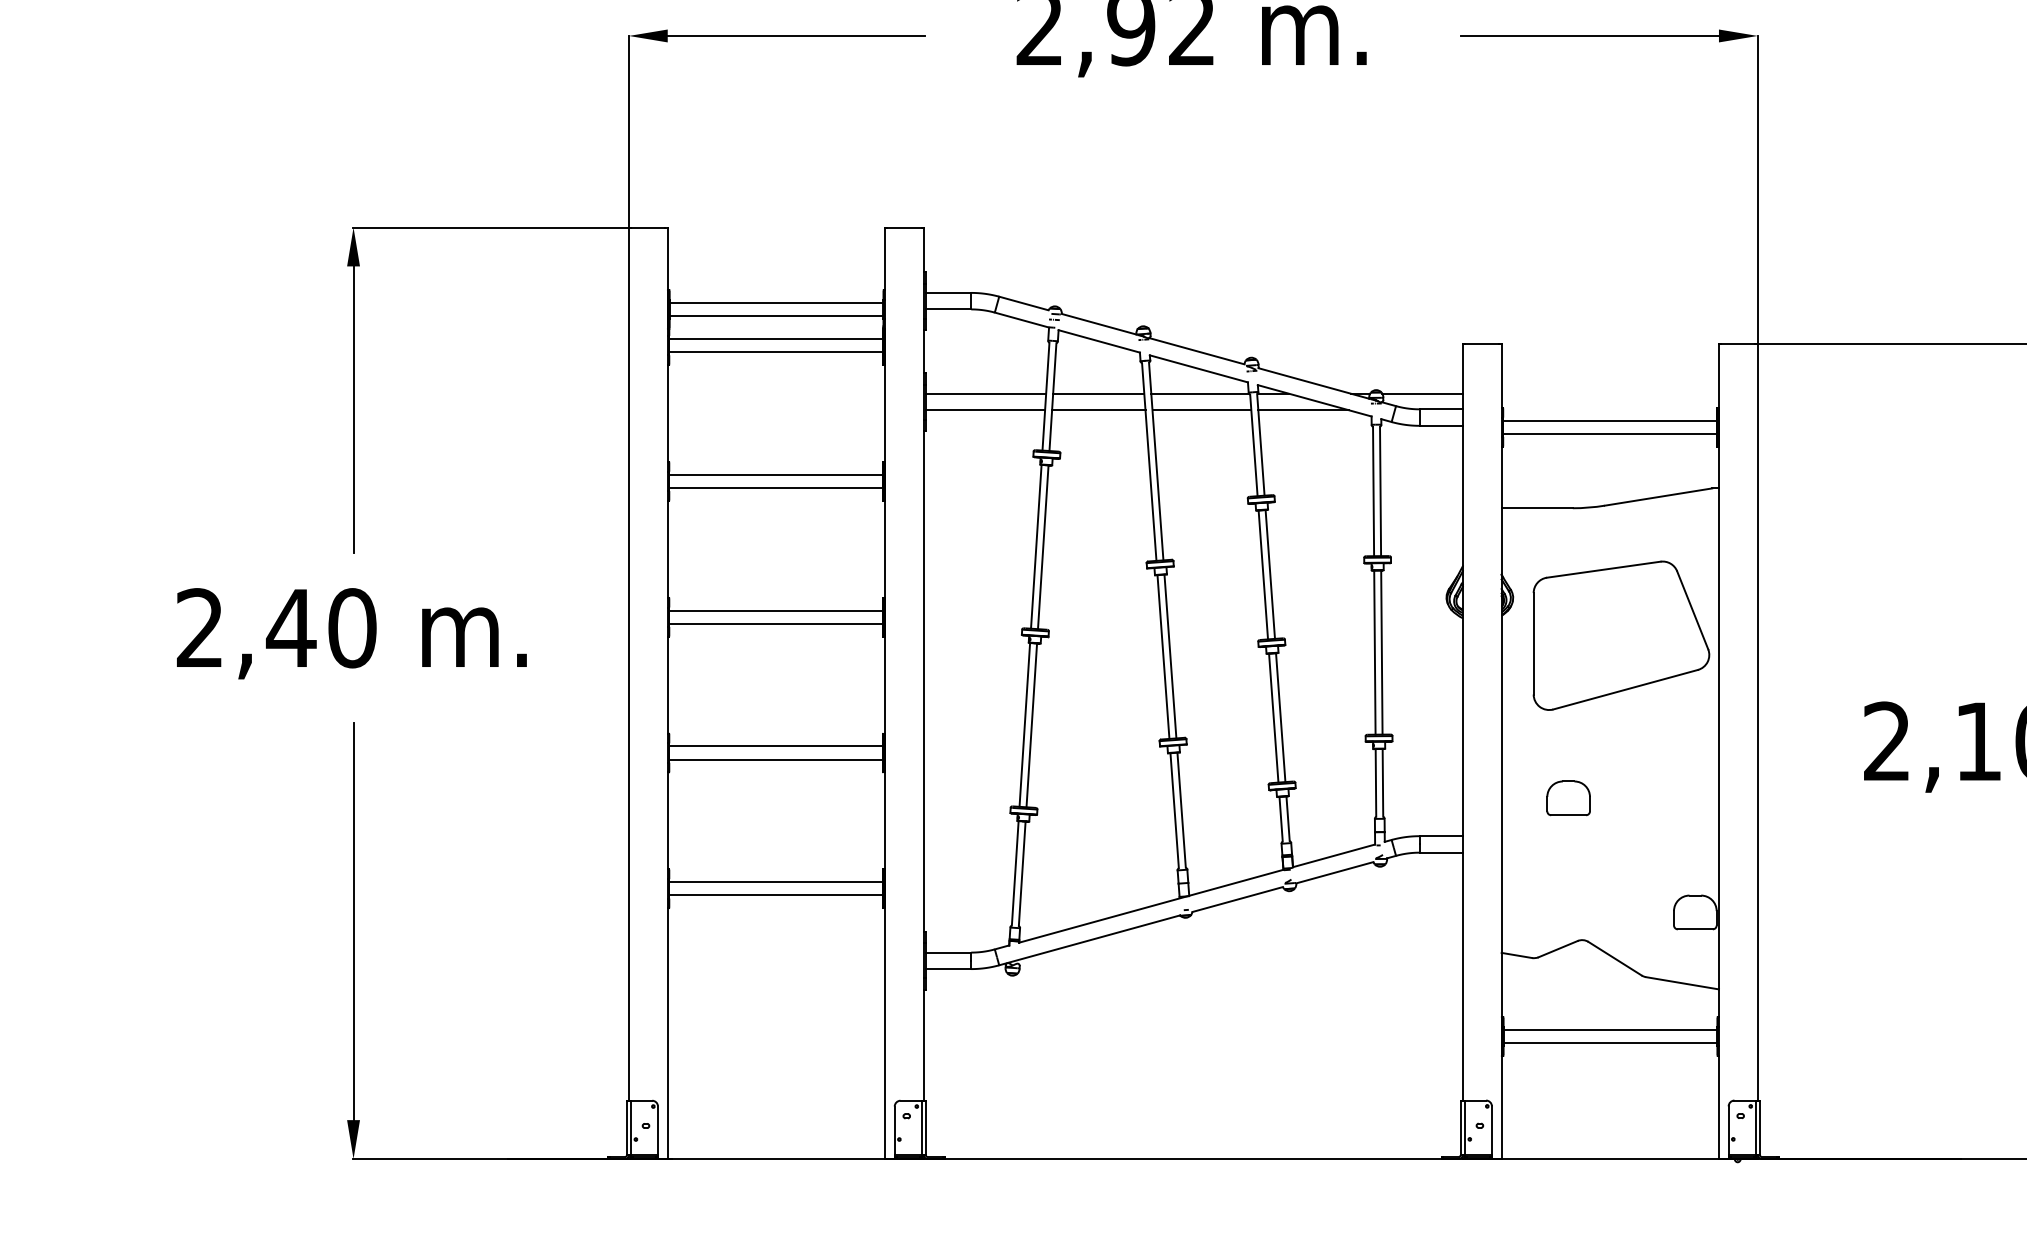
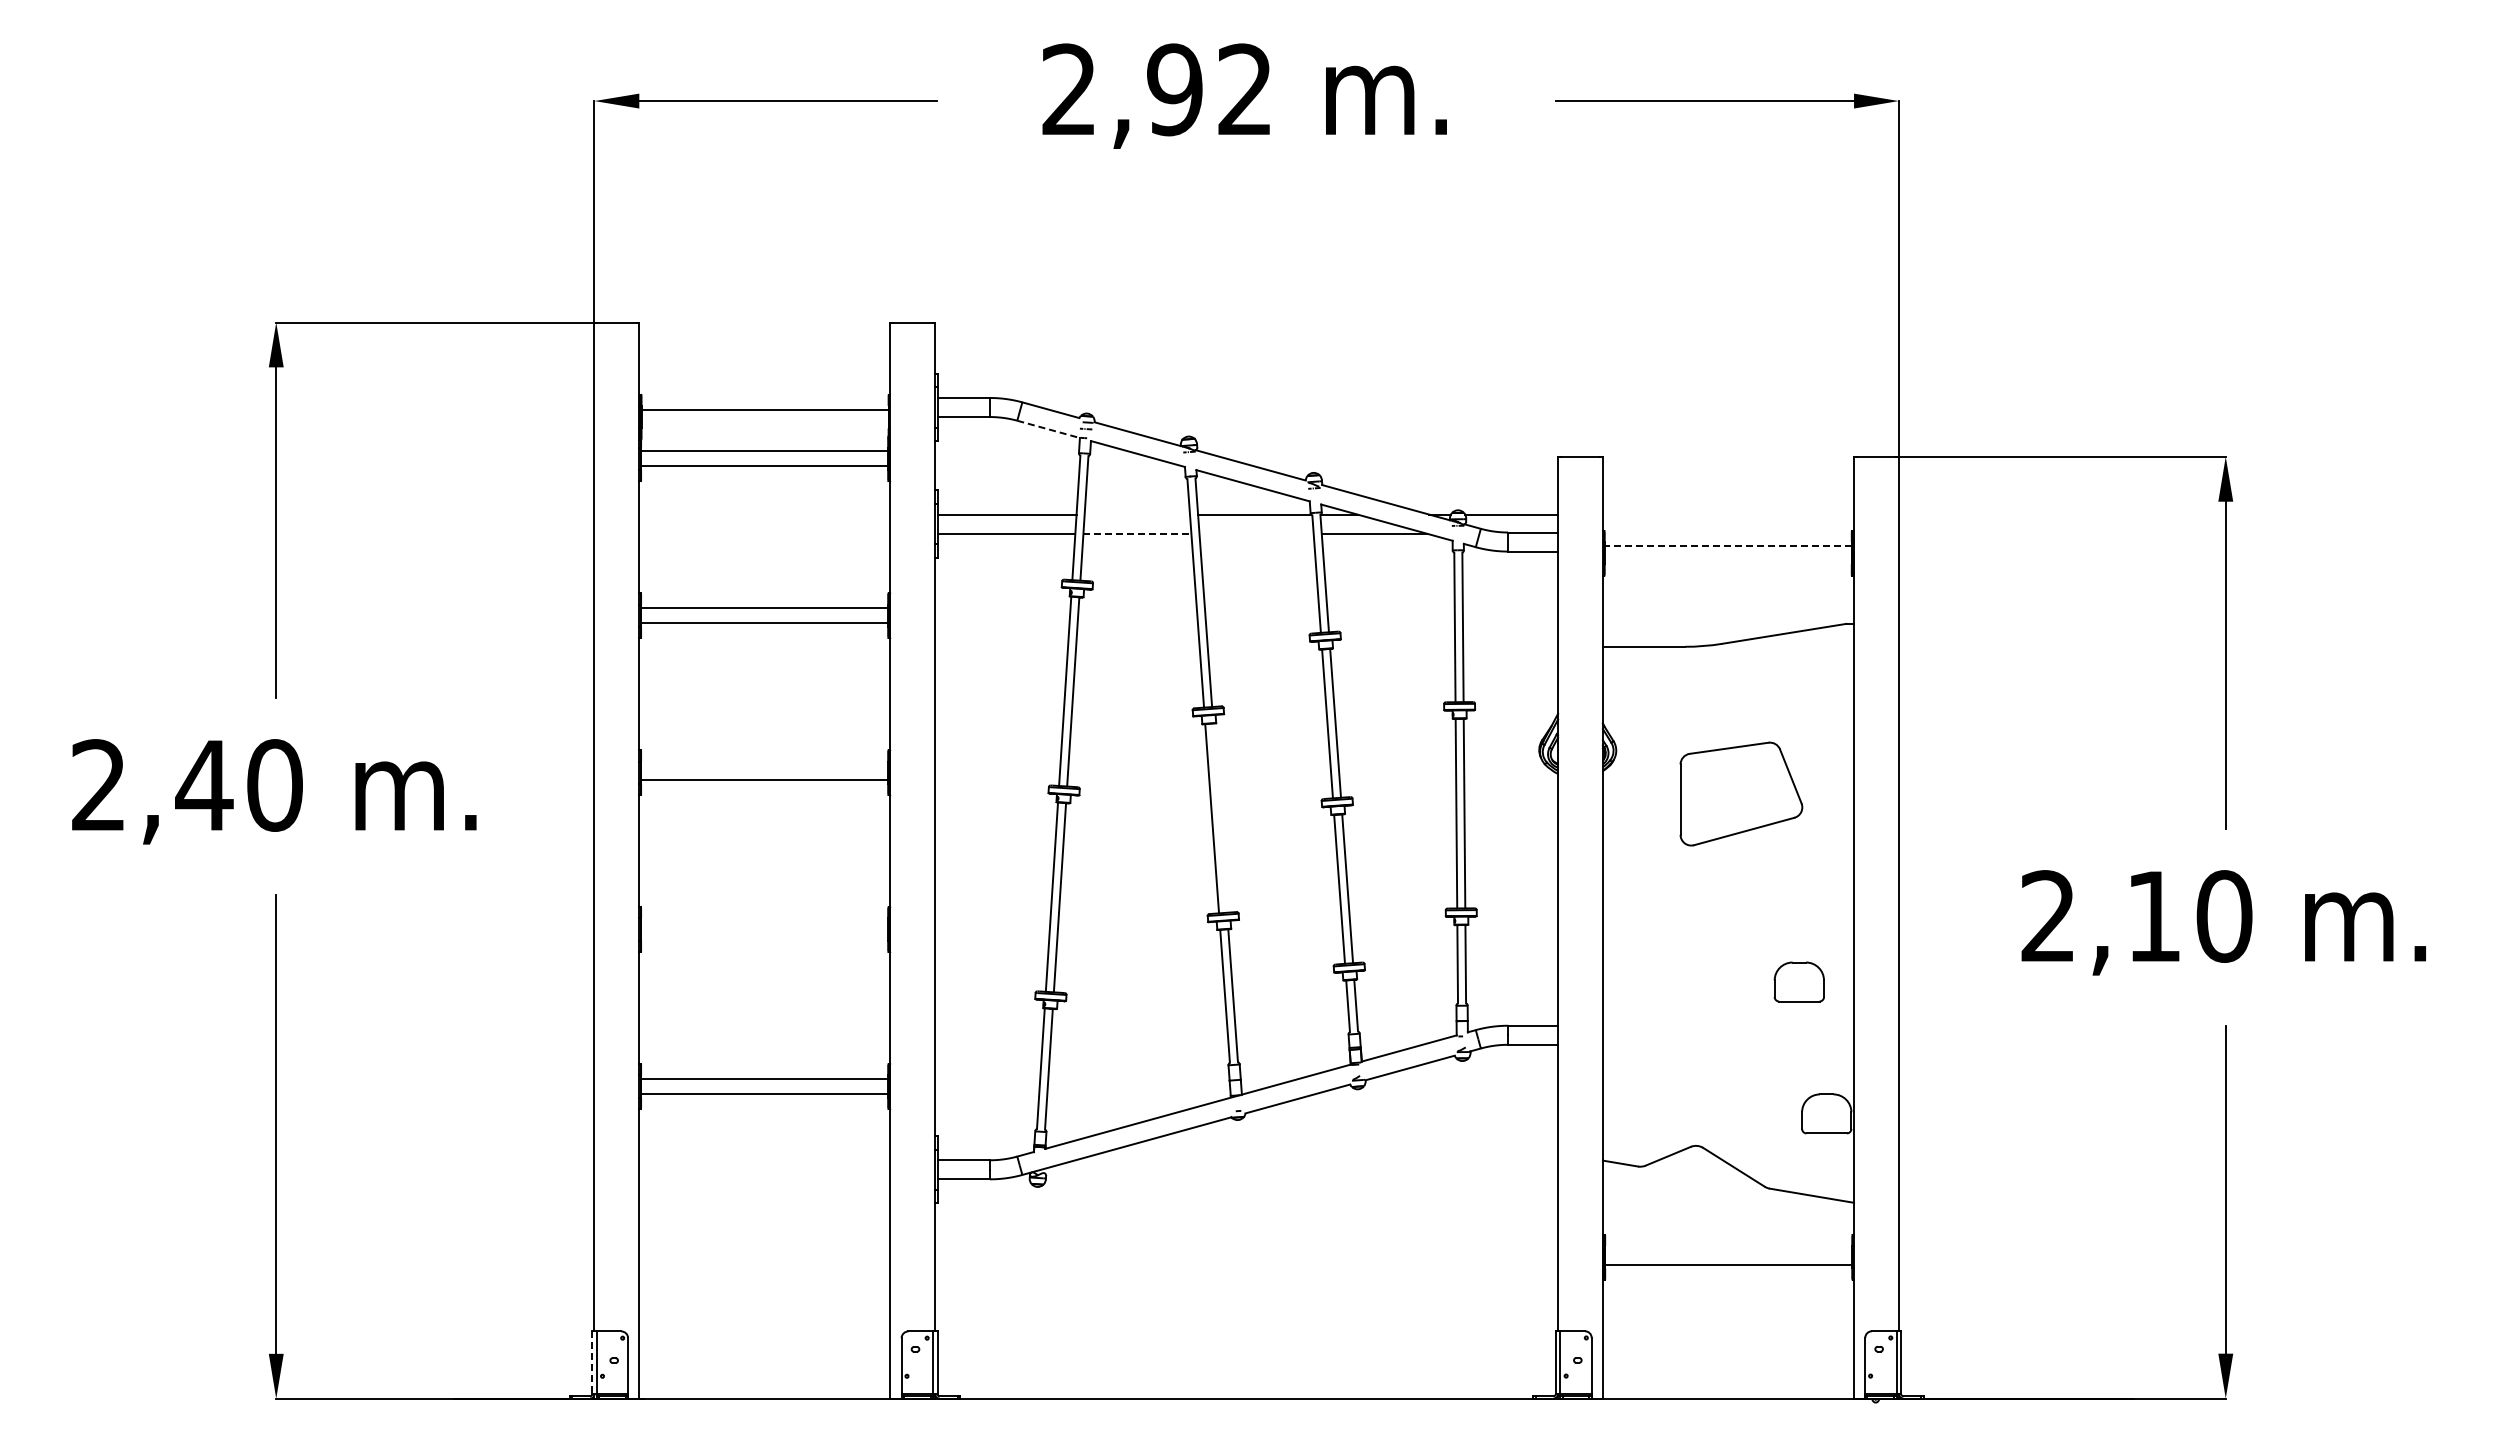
line: (776, 315) -> (764, 424), removed
line: (1022, 320) -> (1049, 429), solid -> dashed
line: (1098, 393) -> (1137, 514), removed
line: (1098, 410) -> (1137, 533), solid -> dashed
line: (1201, 410) -> (1256, 533), removed
line: (1610, 420) -> (1728, 545), solid -> dashed
line: (1609, 433) -> (1727, 560), removed
line: (776, 610) -> (764, 765), removed
part: (1621, 635) -> (1741, 793), size x0.6
line: (1170, 655) -> (1220, 817), removed
line: (776, 746) -> (764, 922), removed
line: (776, 759) -> (764, 937), removed
part: (1567, 797) -> (1798, 981), moved
line: (1610, 1029) -> (1728, 1249), removed
line: (627, 1128) -> (592, 1363), solid -> dashed

